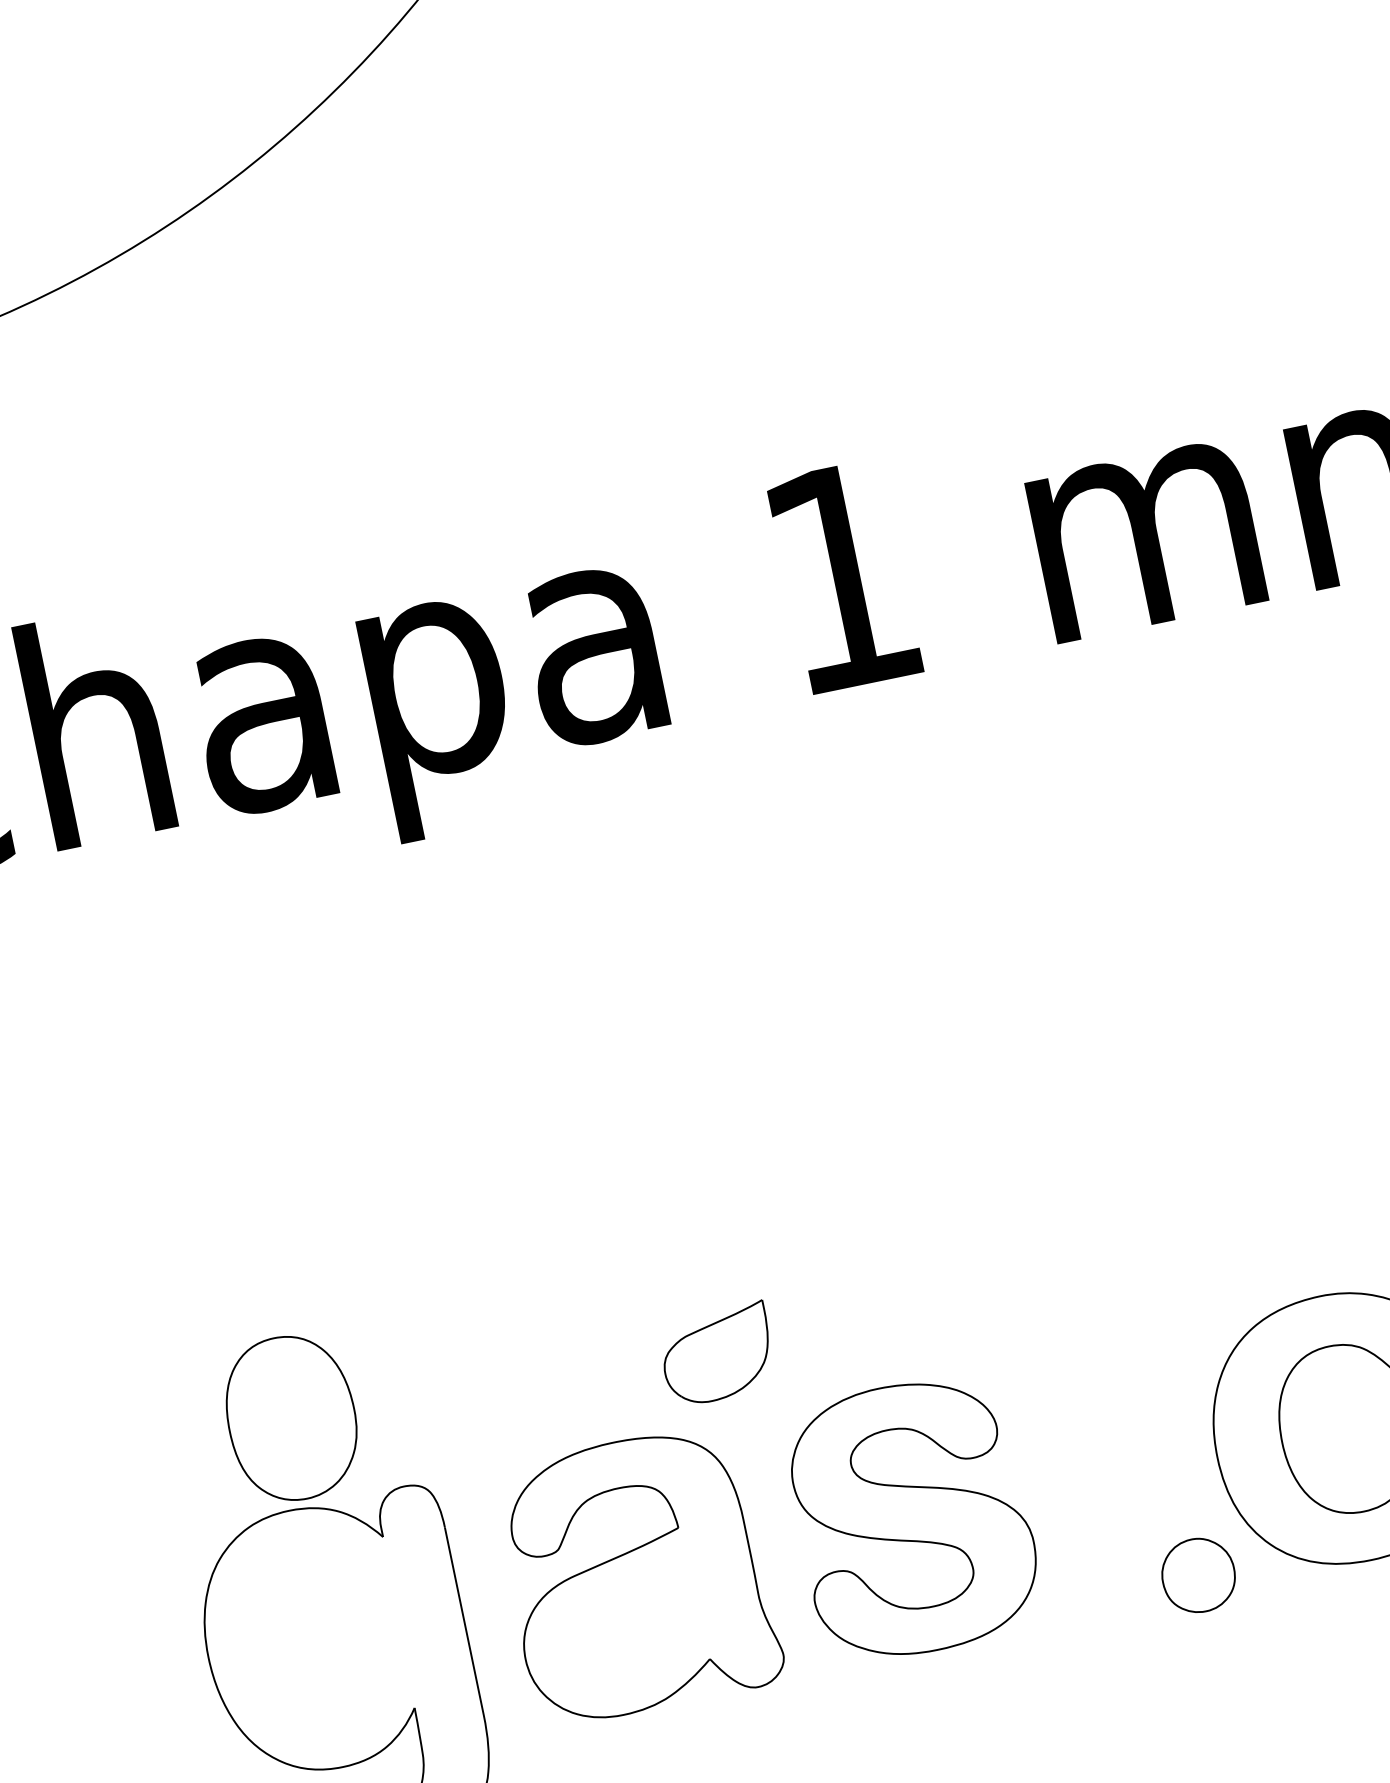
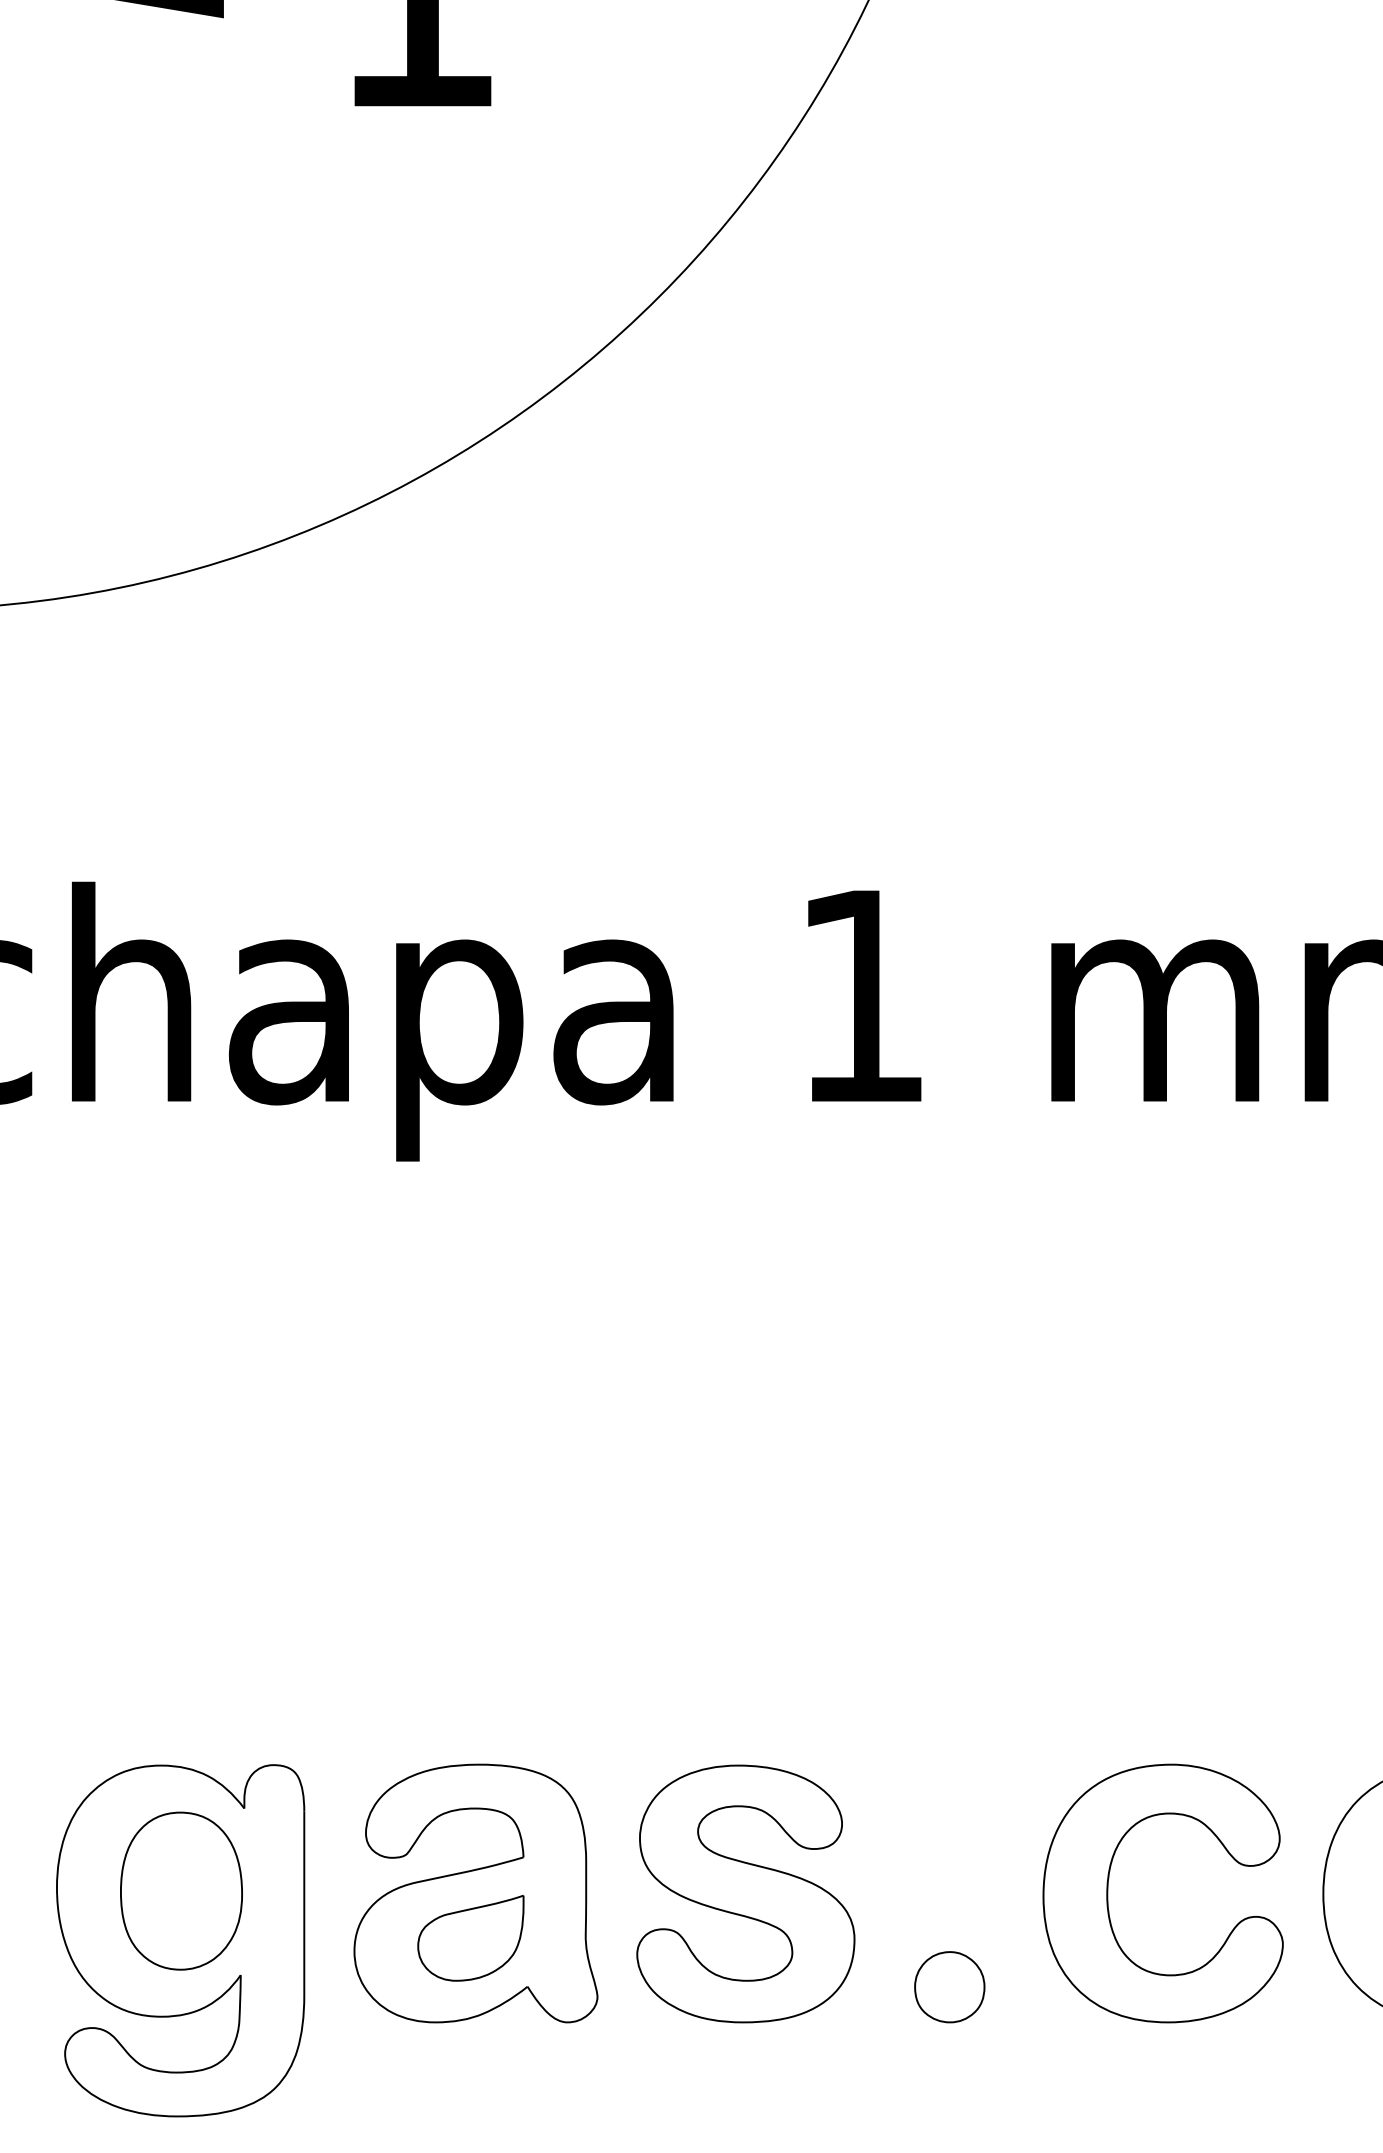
part: (717, 1354) -> (470, 1938), moved
part: (291, 1417) -> (181, 1890), moved
part: (1198, 1575) -> (949, 1987), moved

